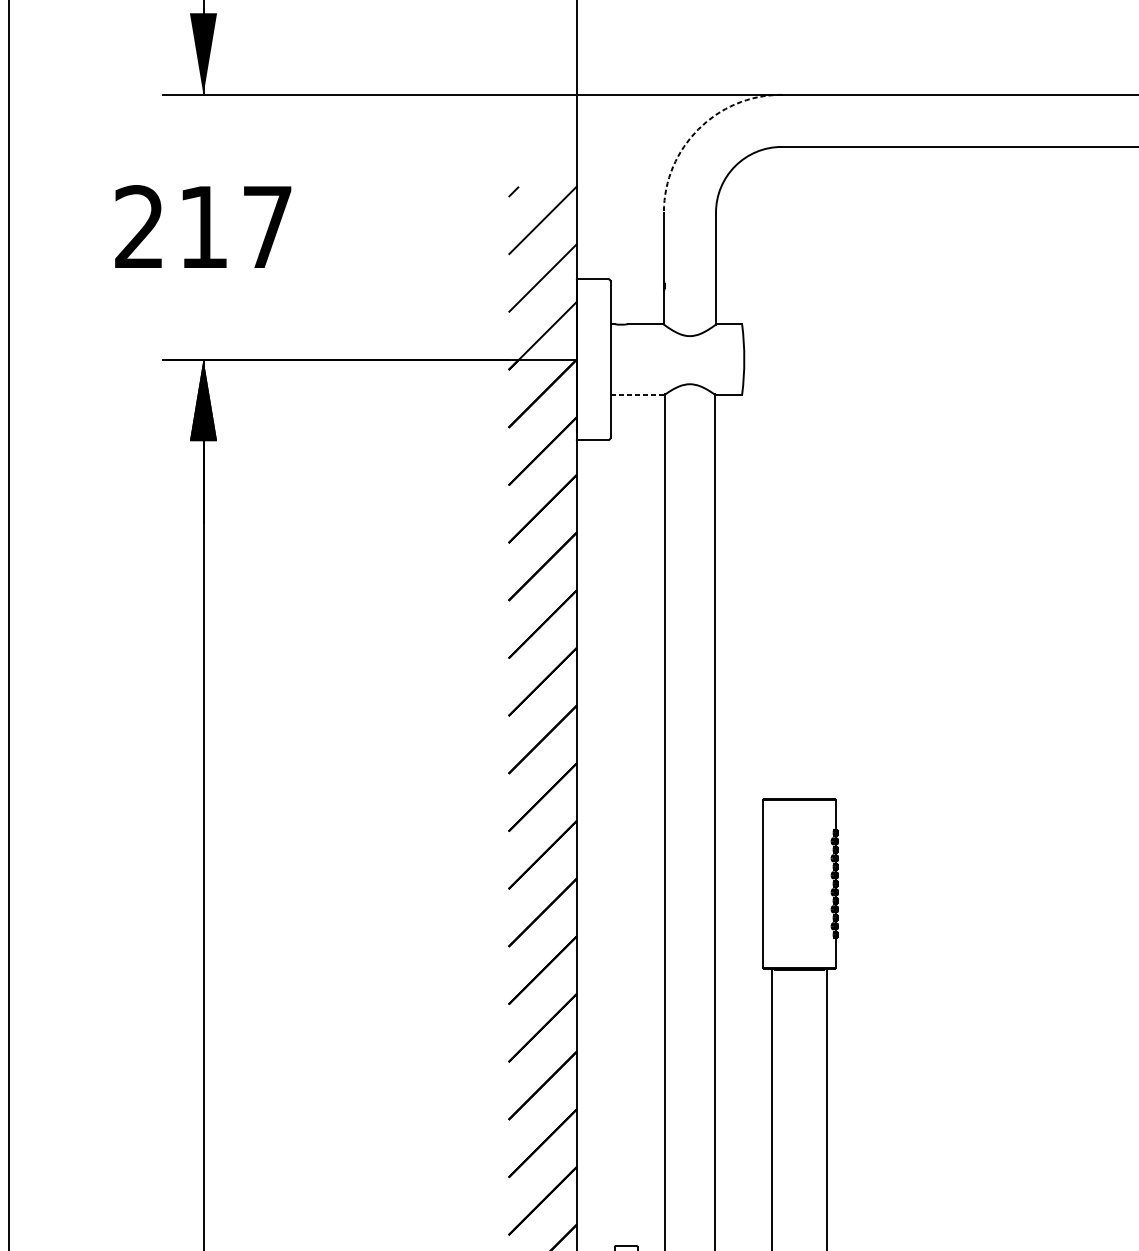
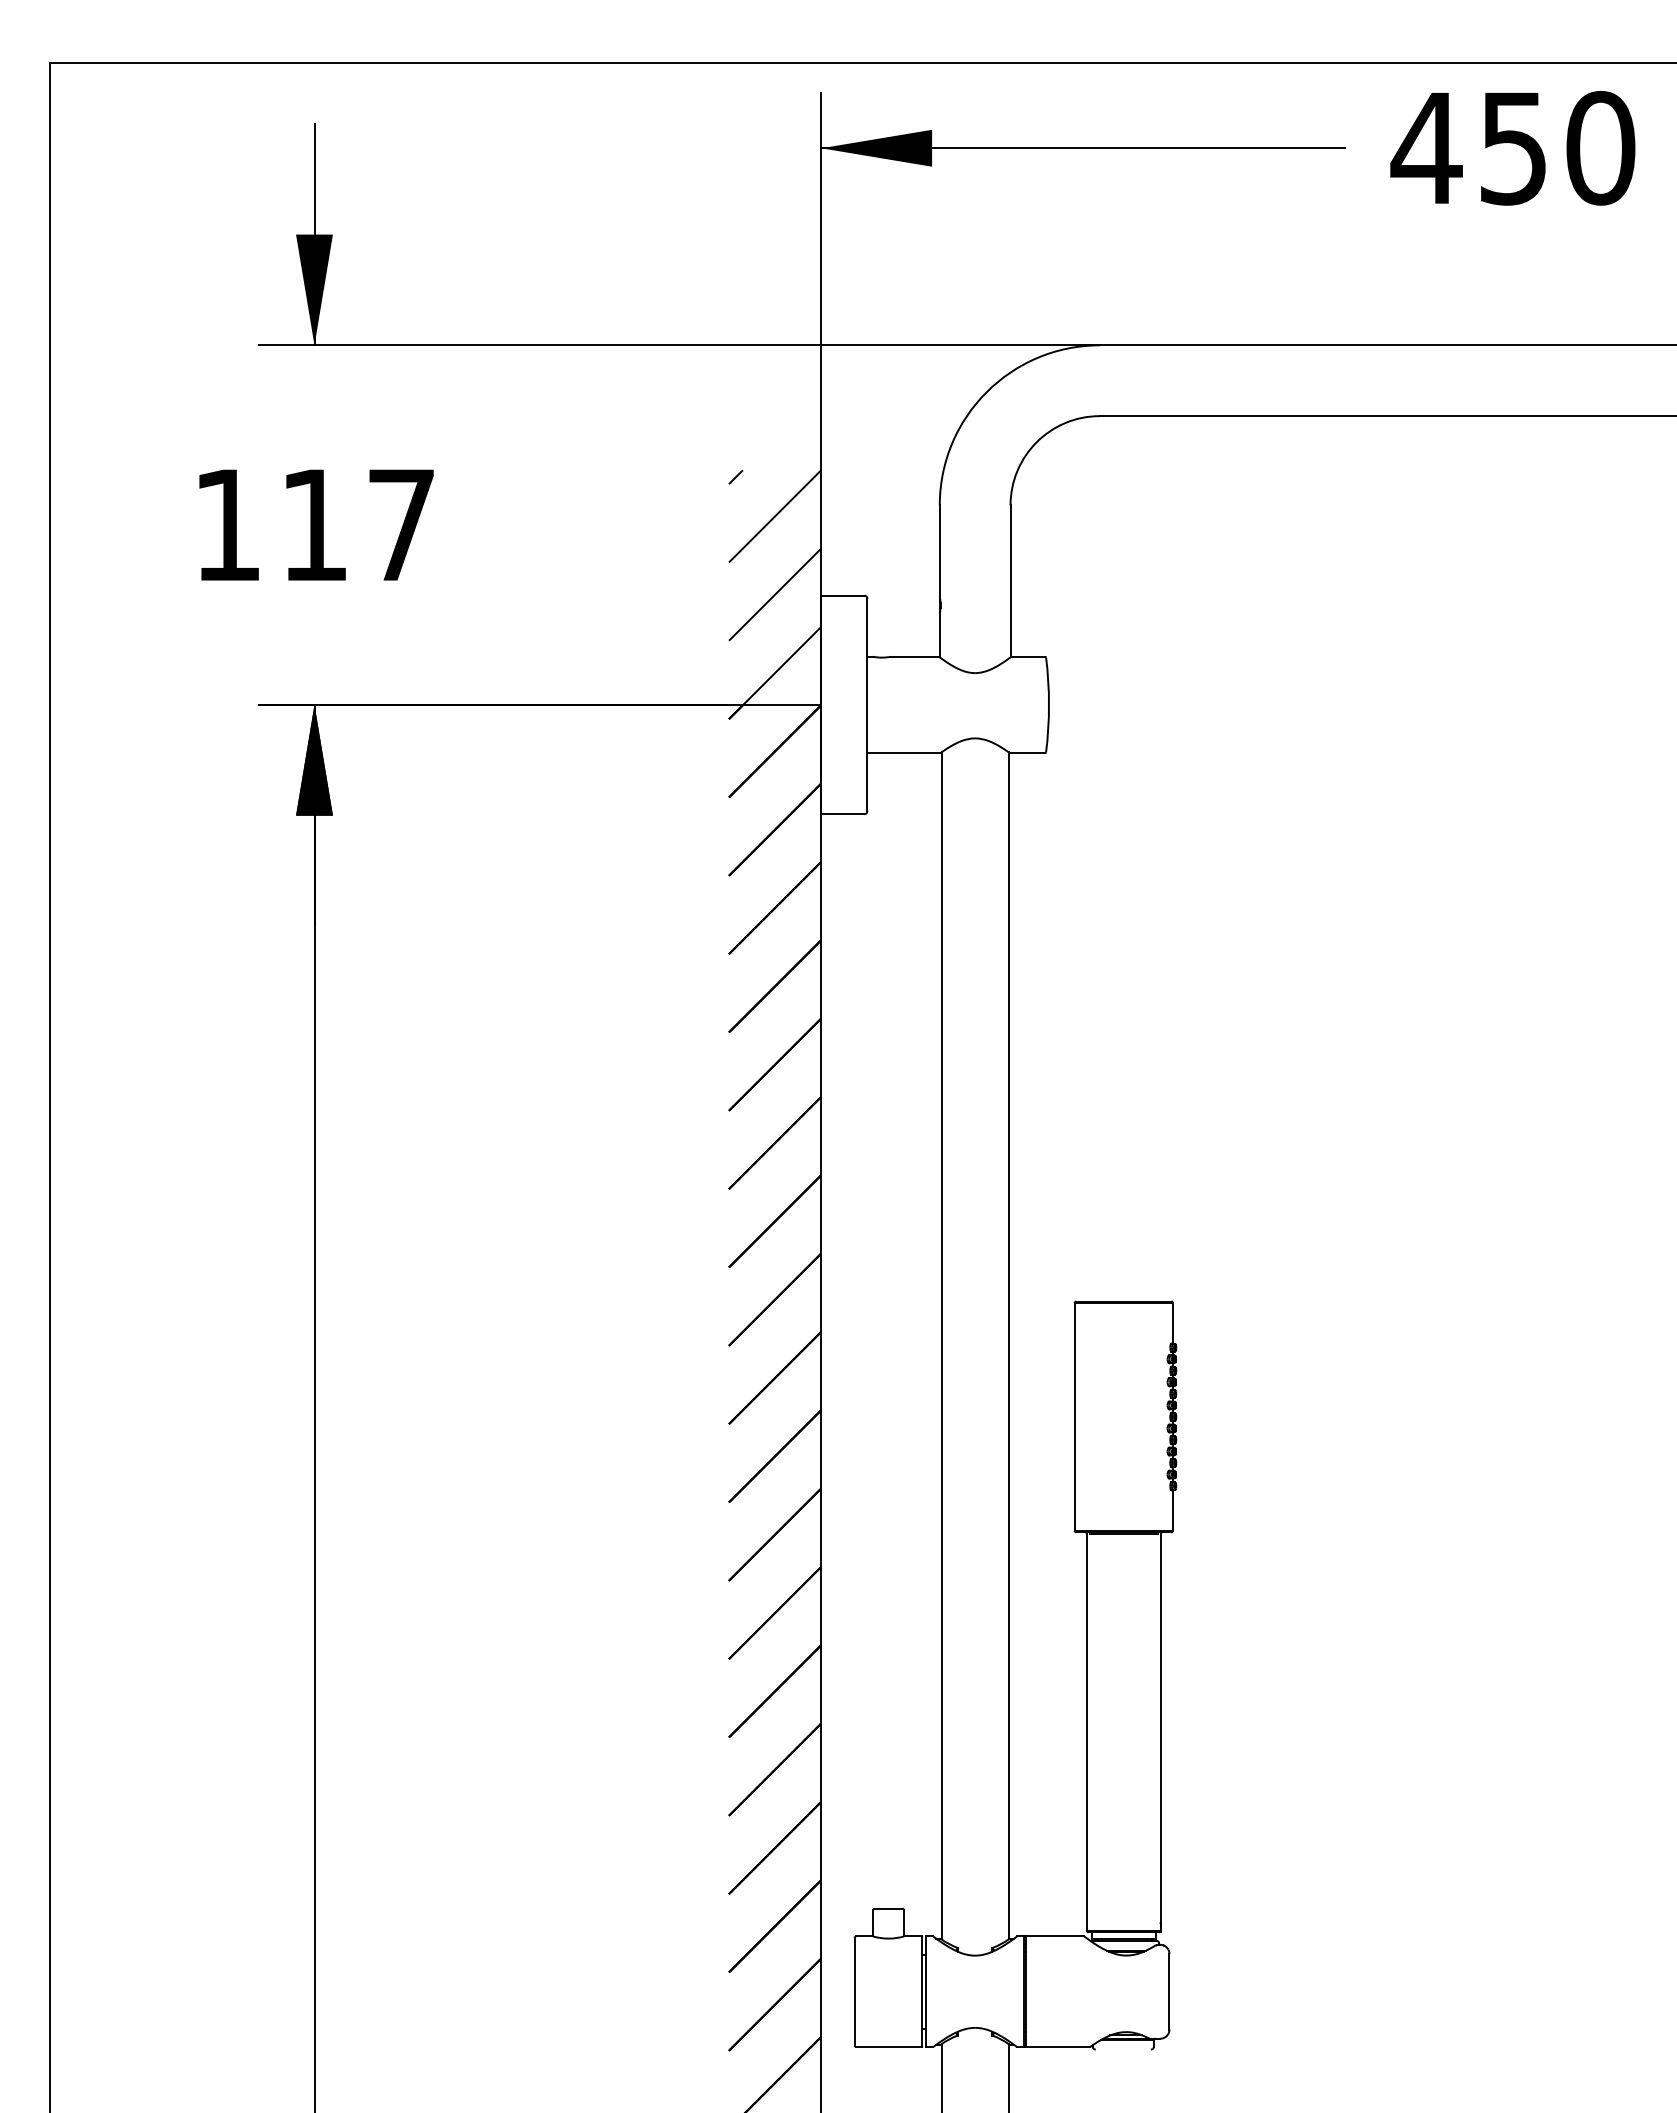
arc: (698, 129) -> (986, 392), dashed -> solid
text: (138, 226) -> (226, 523), 217 -> 117
line: (637, 395) -> (904, 753), dashed -> solid

